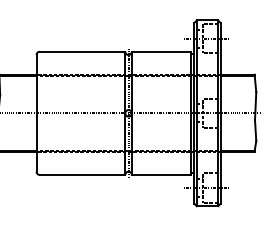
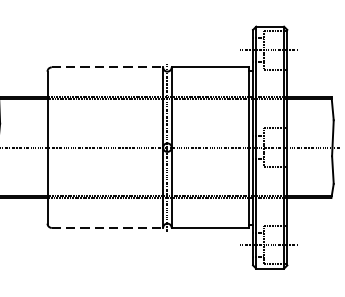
line: (82, 51) -> (107, 67), solid -> dashed
line: (82, 174) -> (107, 227), solid -> dashed

